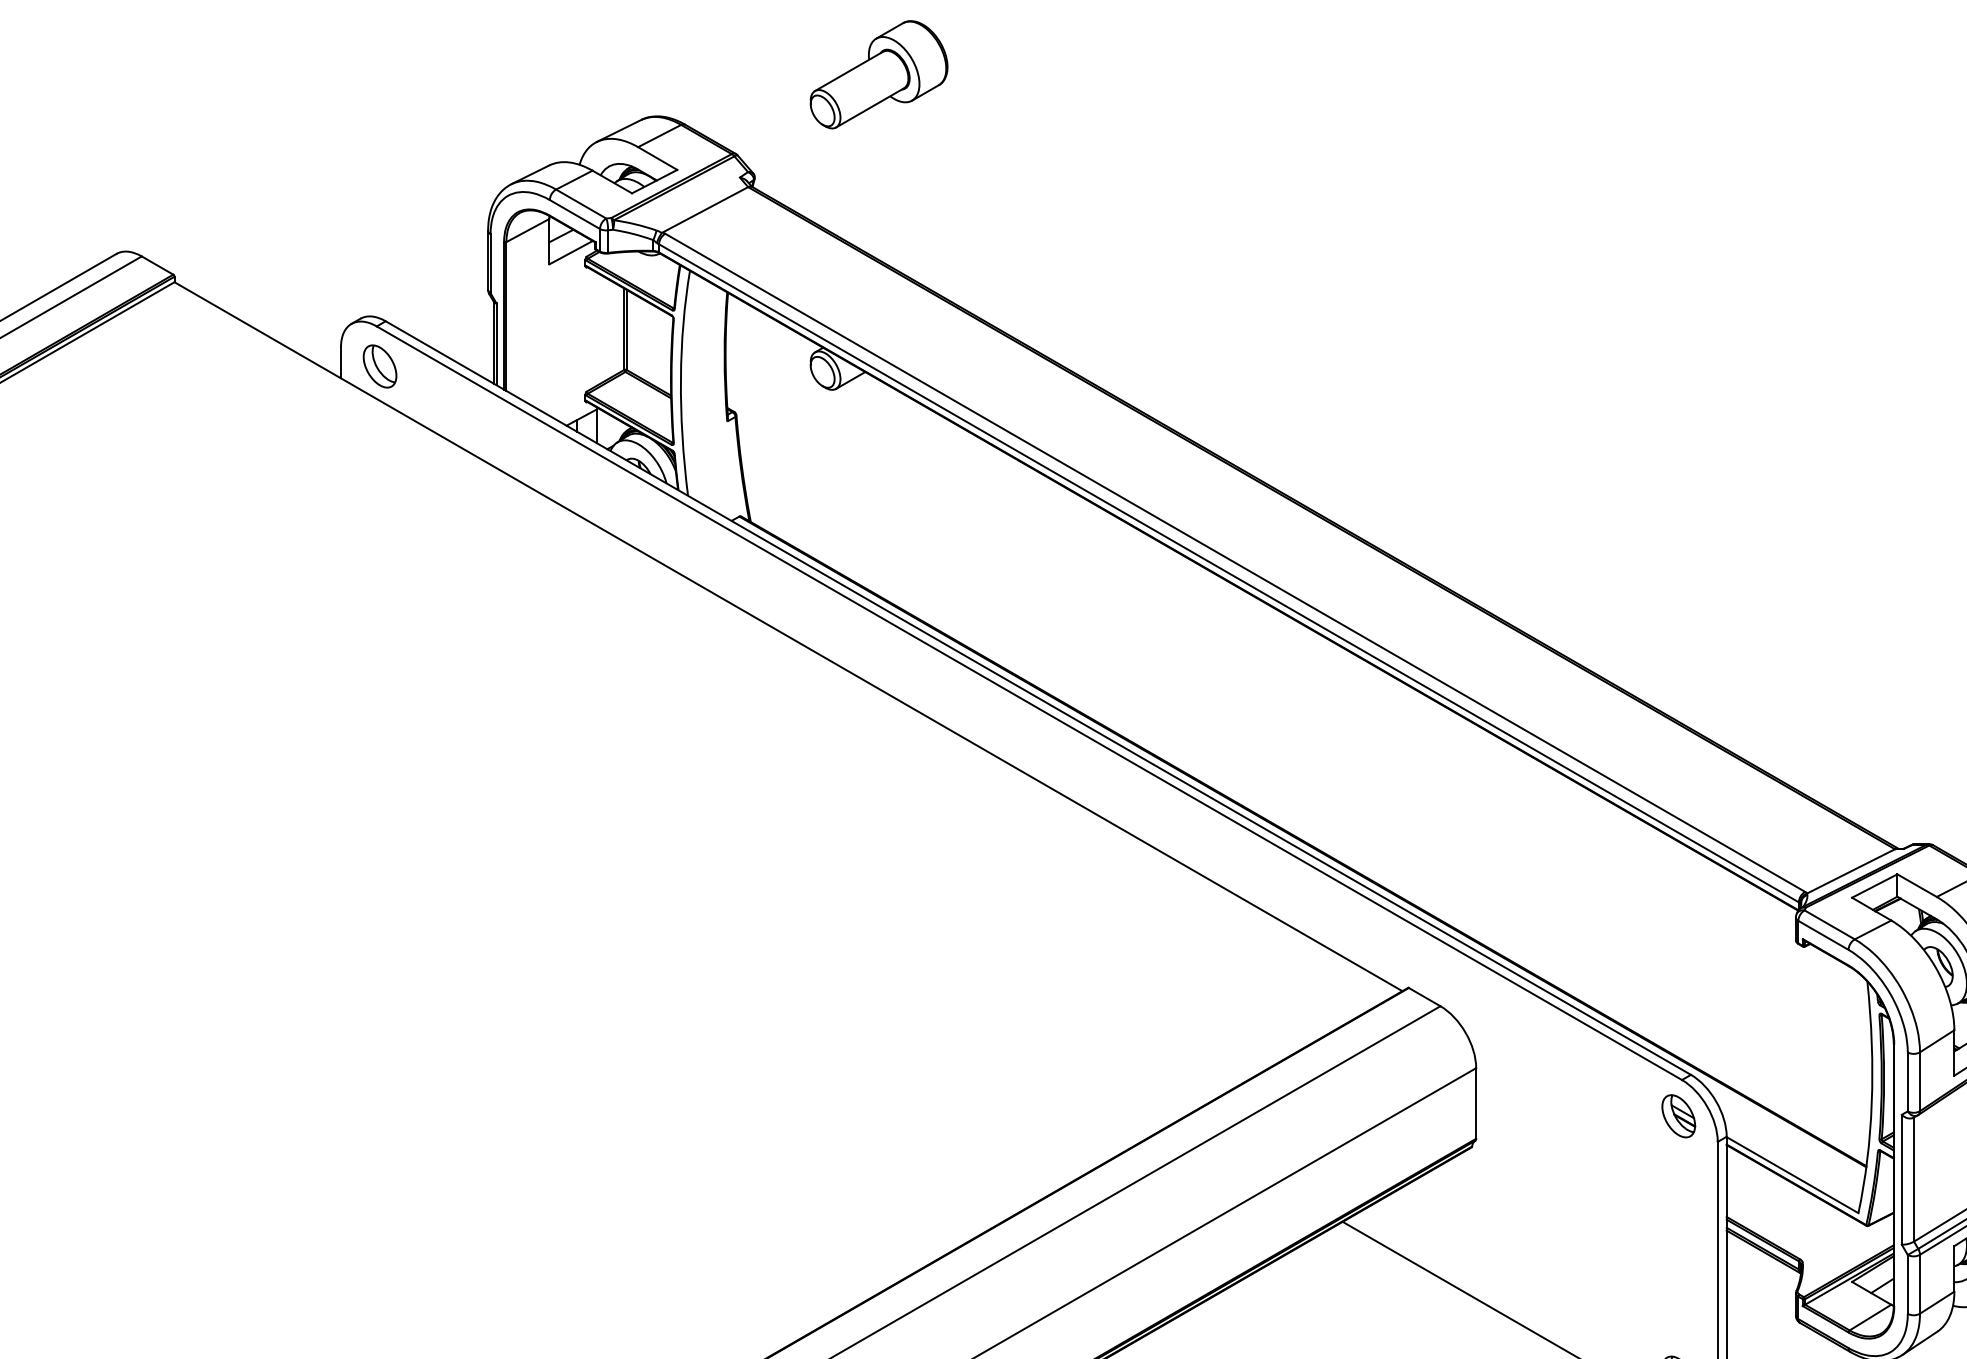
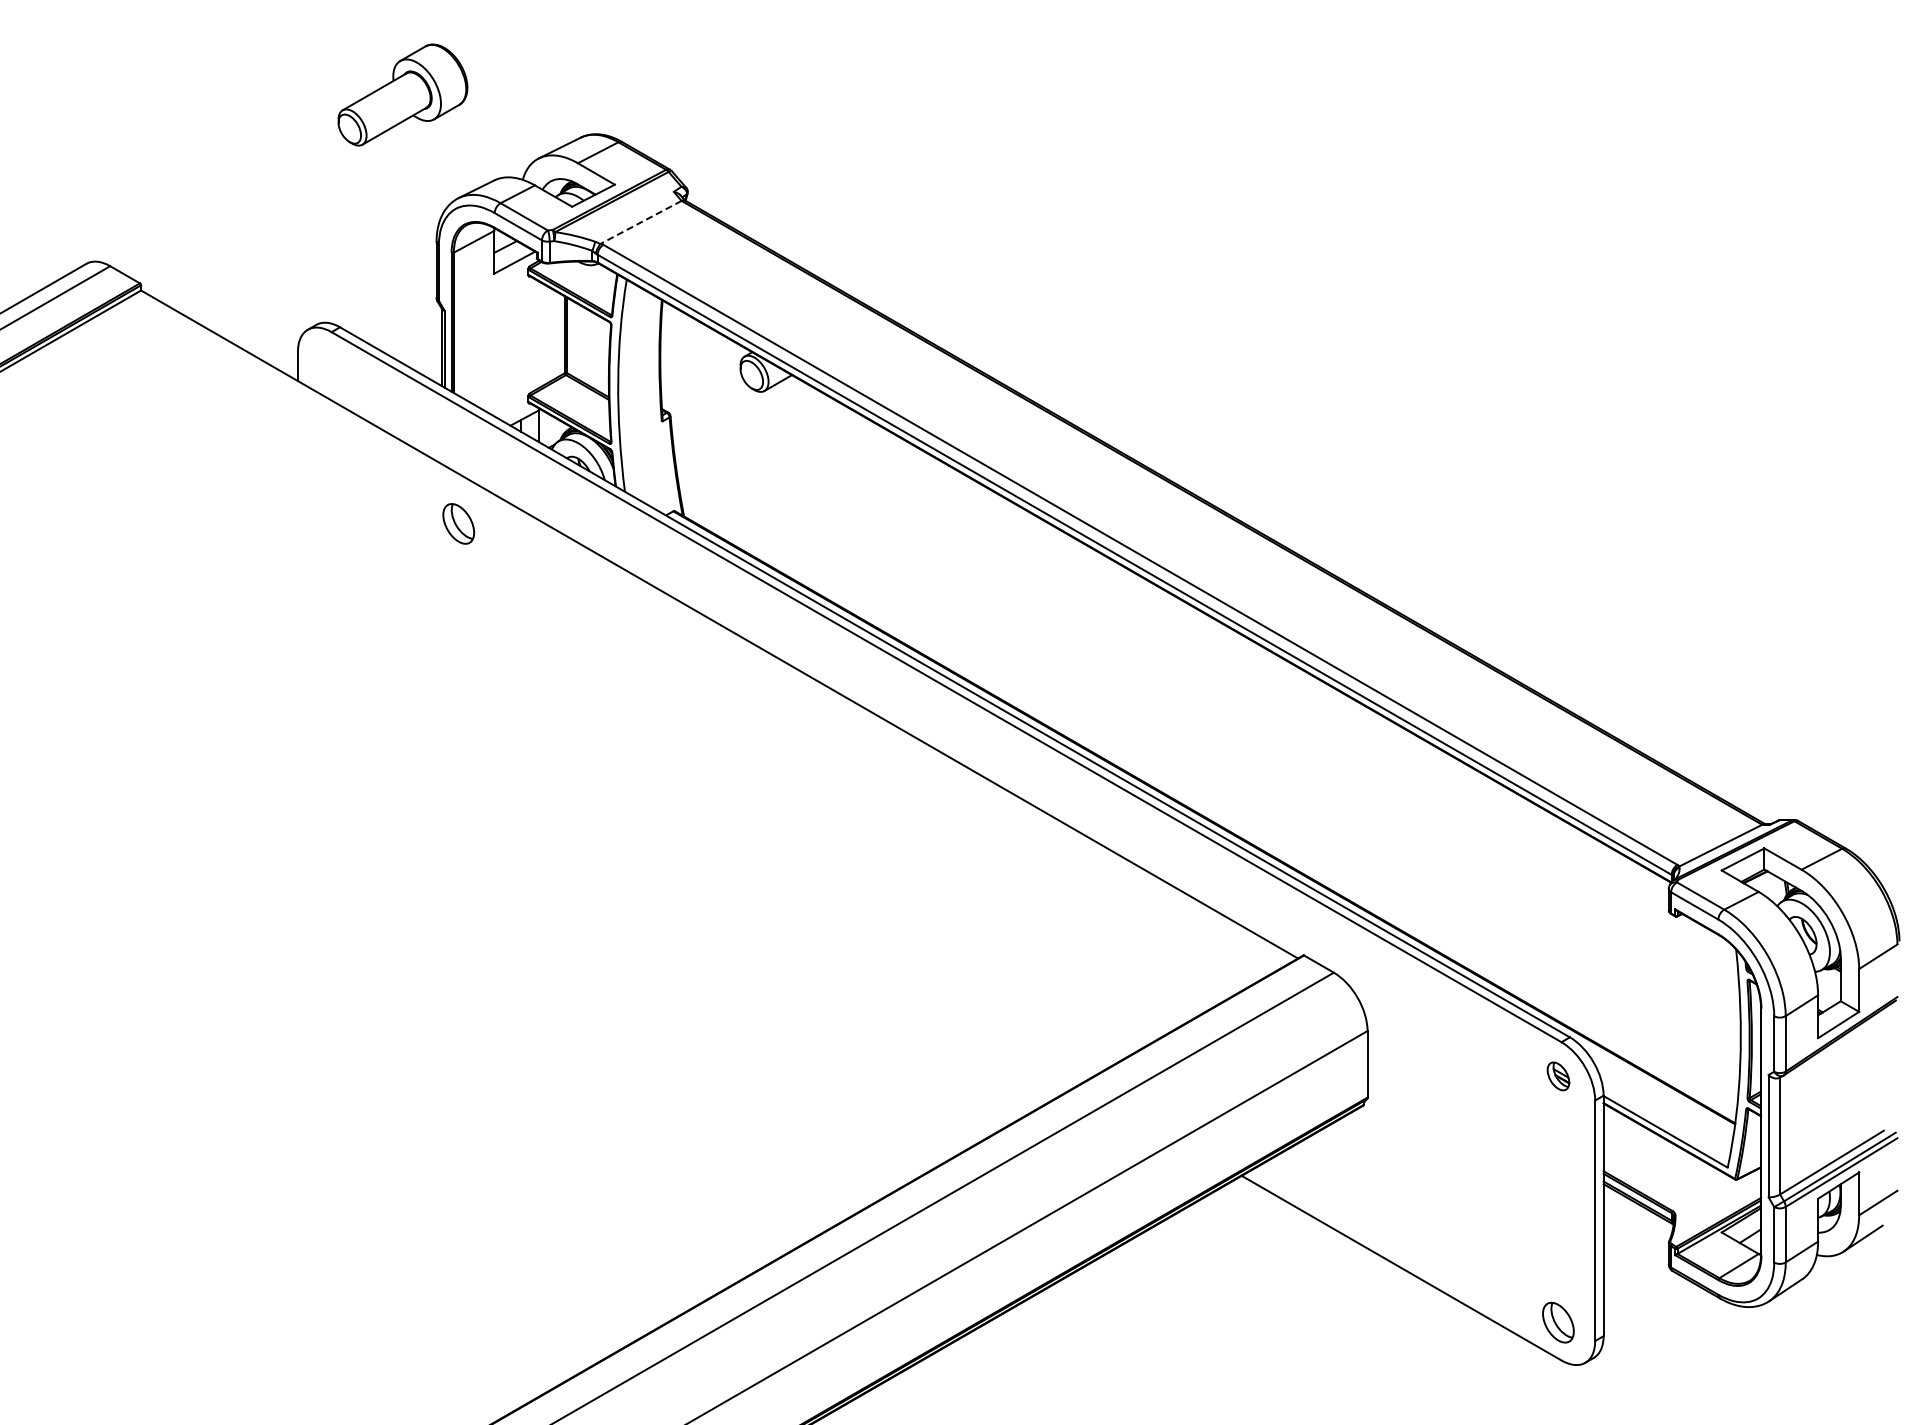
part: (878, 74) -> (402, 94), moved
line: (705, 210) -> (641, 222), solid -> dashed
part: (379, 366) -> (458, 523), moved
part: (1678, 1116) -> (1558, 1076), size x0.7

